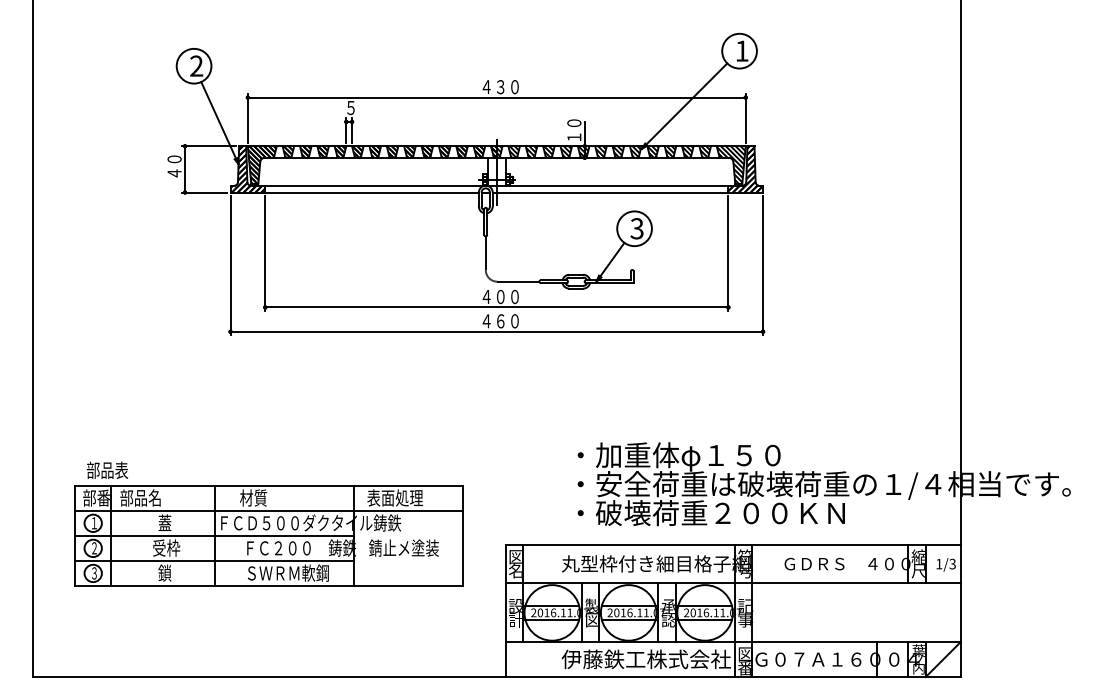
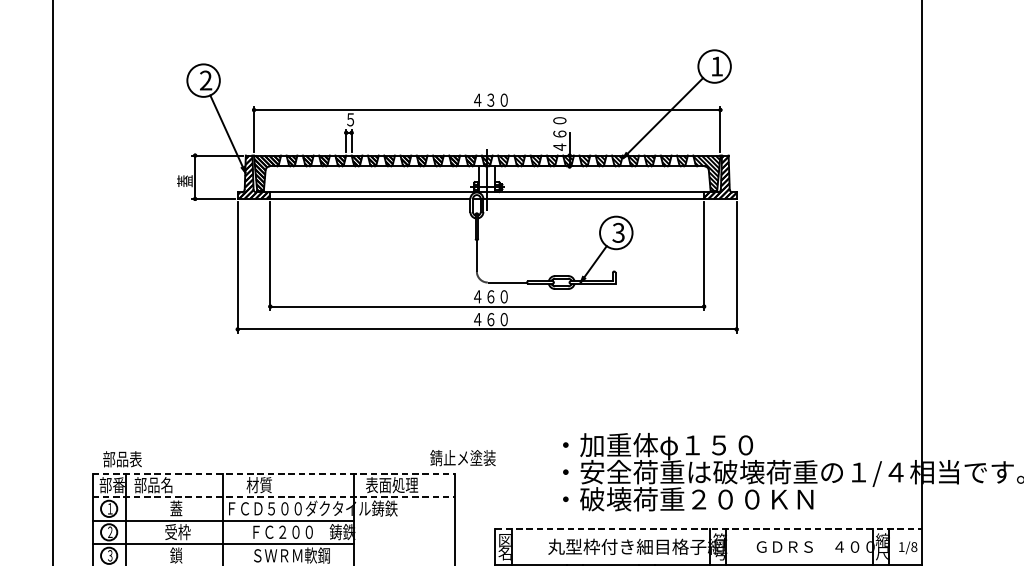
text: (574, 123) -> (560, 134), １０ -> ４６０
text: (173, 167) -> (184, 175), ４０ -> 蓋
text: (500, 296) -> (490, 296), ４００ -> ４６０
line: (269, 485) -> (274, 473), solid -> dashed
line: (269, 510) -> (274, 496), solid -> dashed
line: (733, 545) -> (708, 529), solid -> dashed
text: (403, 547) -> (462, 457), moved
text: (952, 564) -> (914, 547), 1/3 -> 1/8

